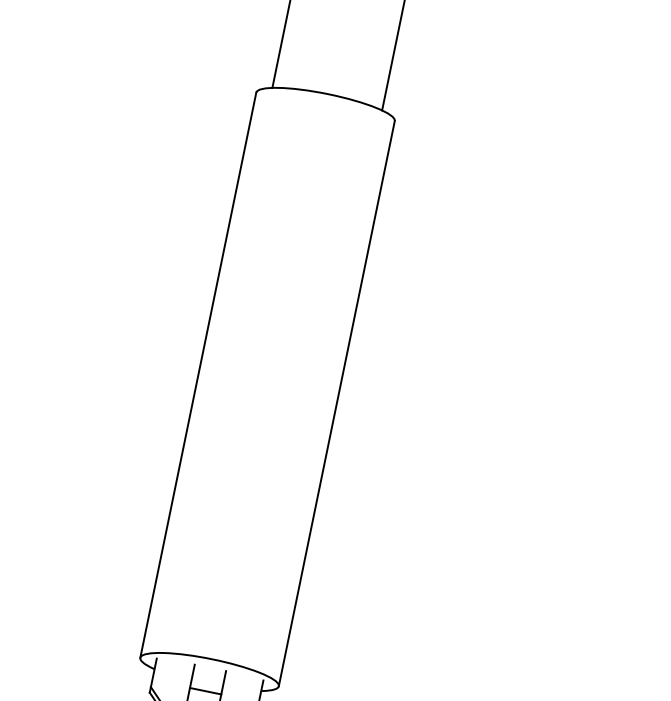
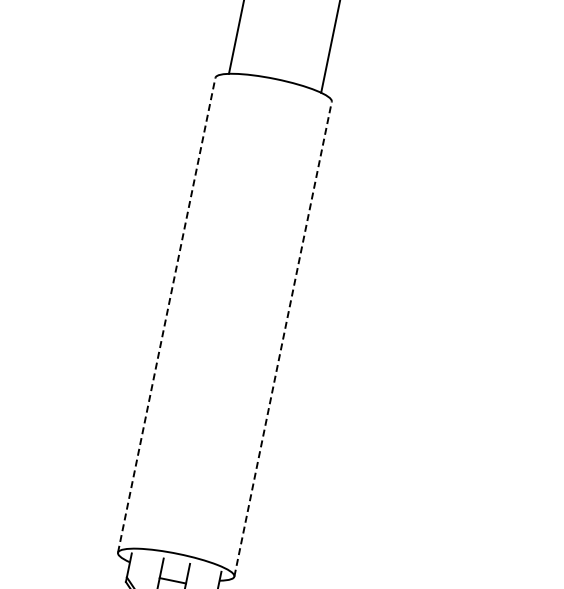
line: (198, 374) -> (166, 314), solid -> dashed
line: (337, 402) -> (283, 338), solid -> dashed

